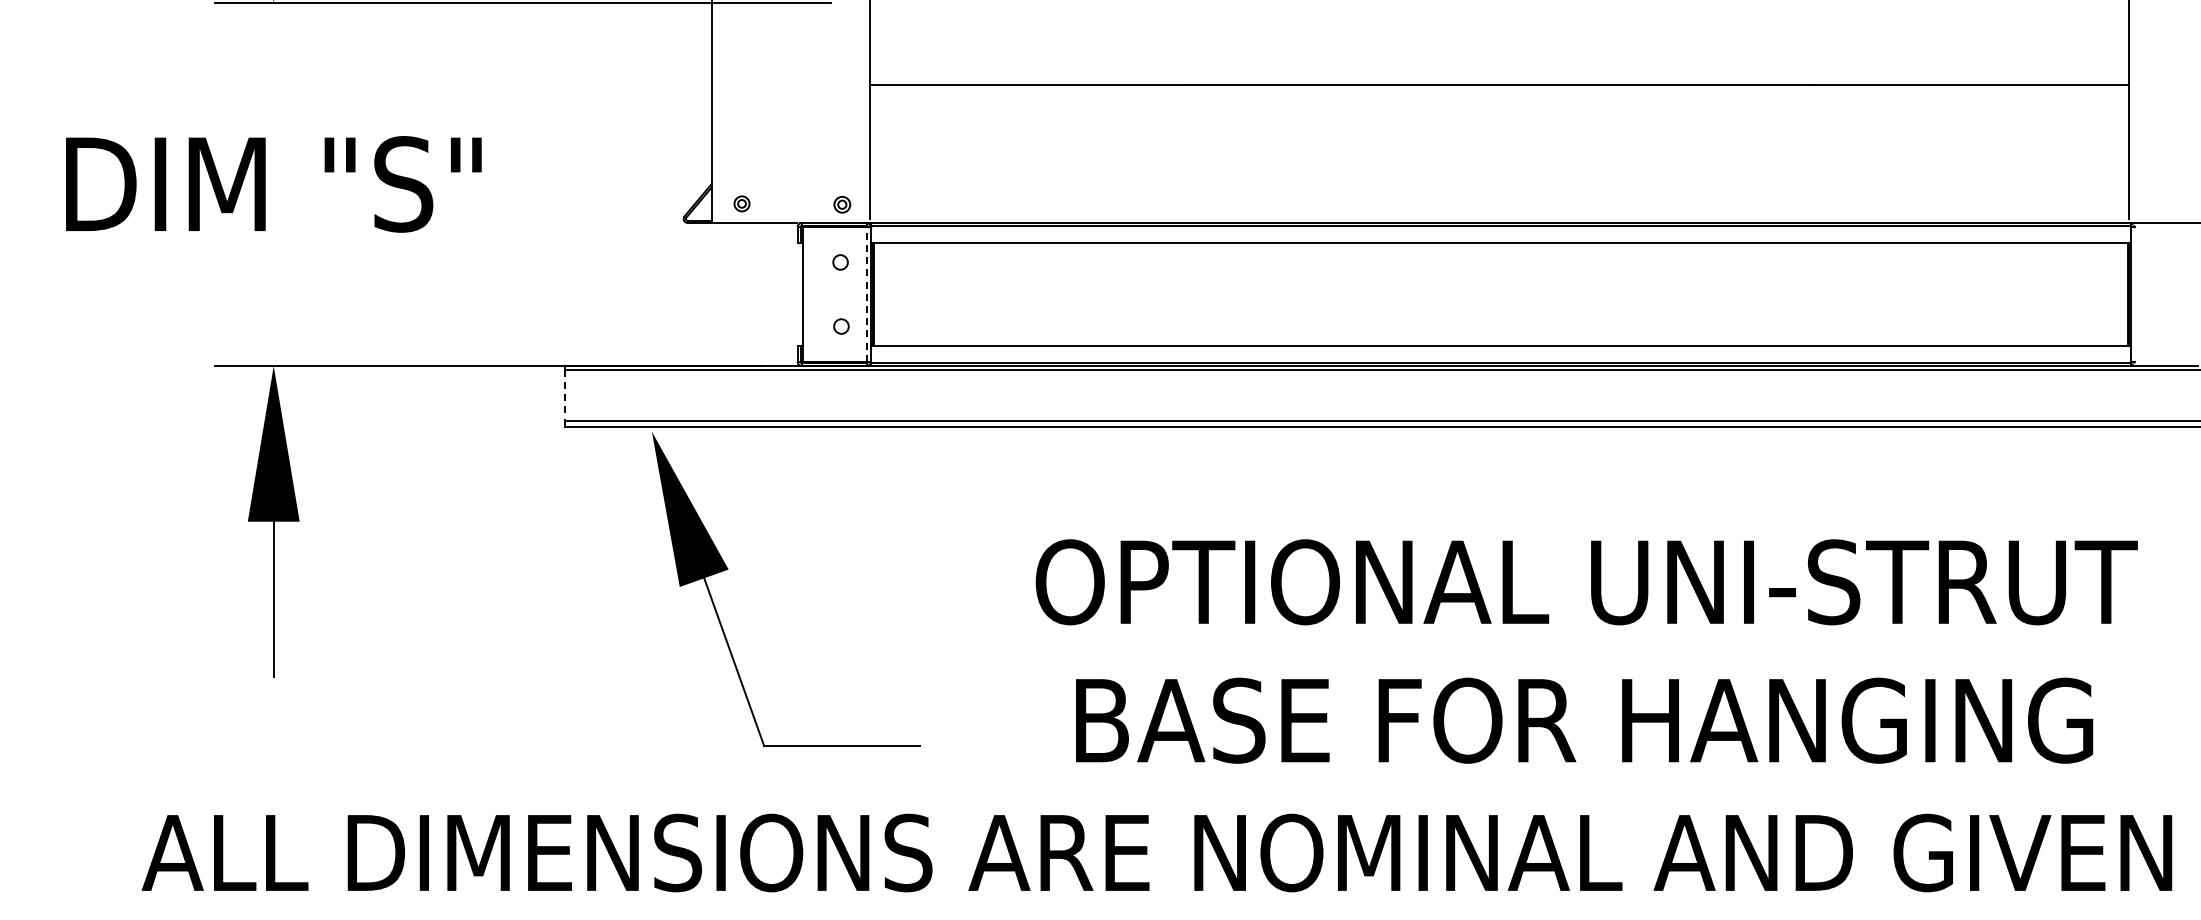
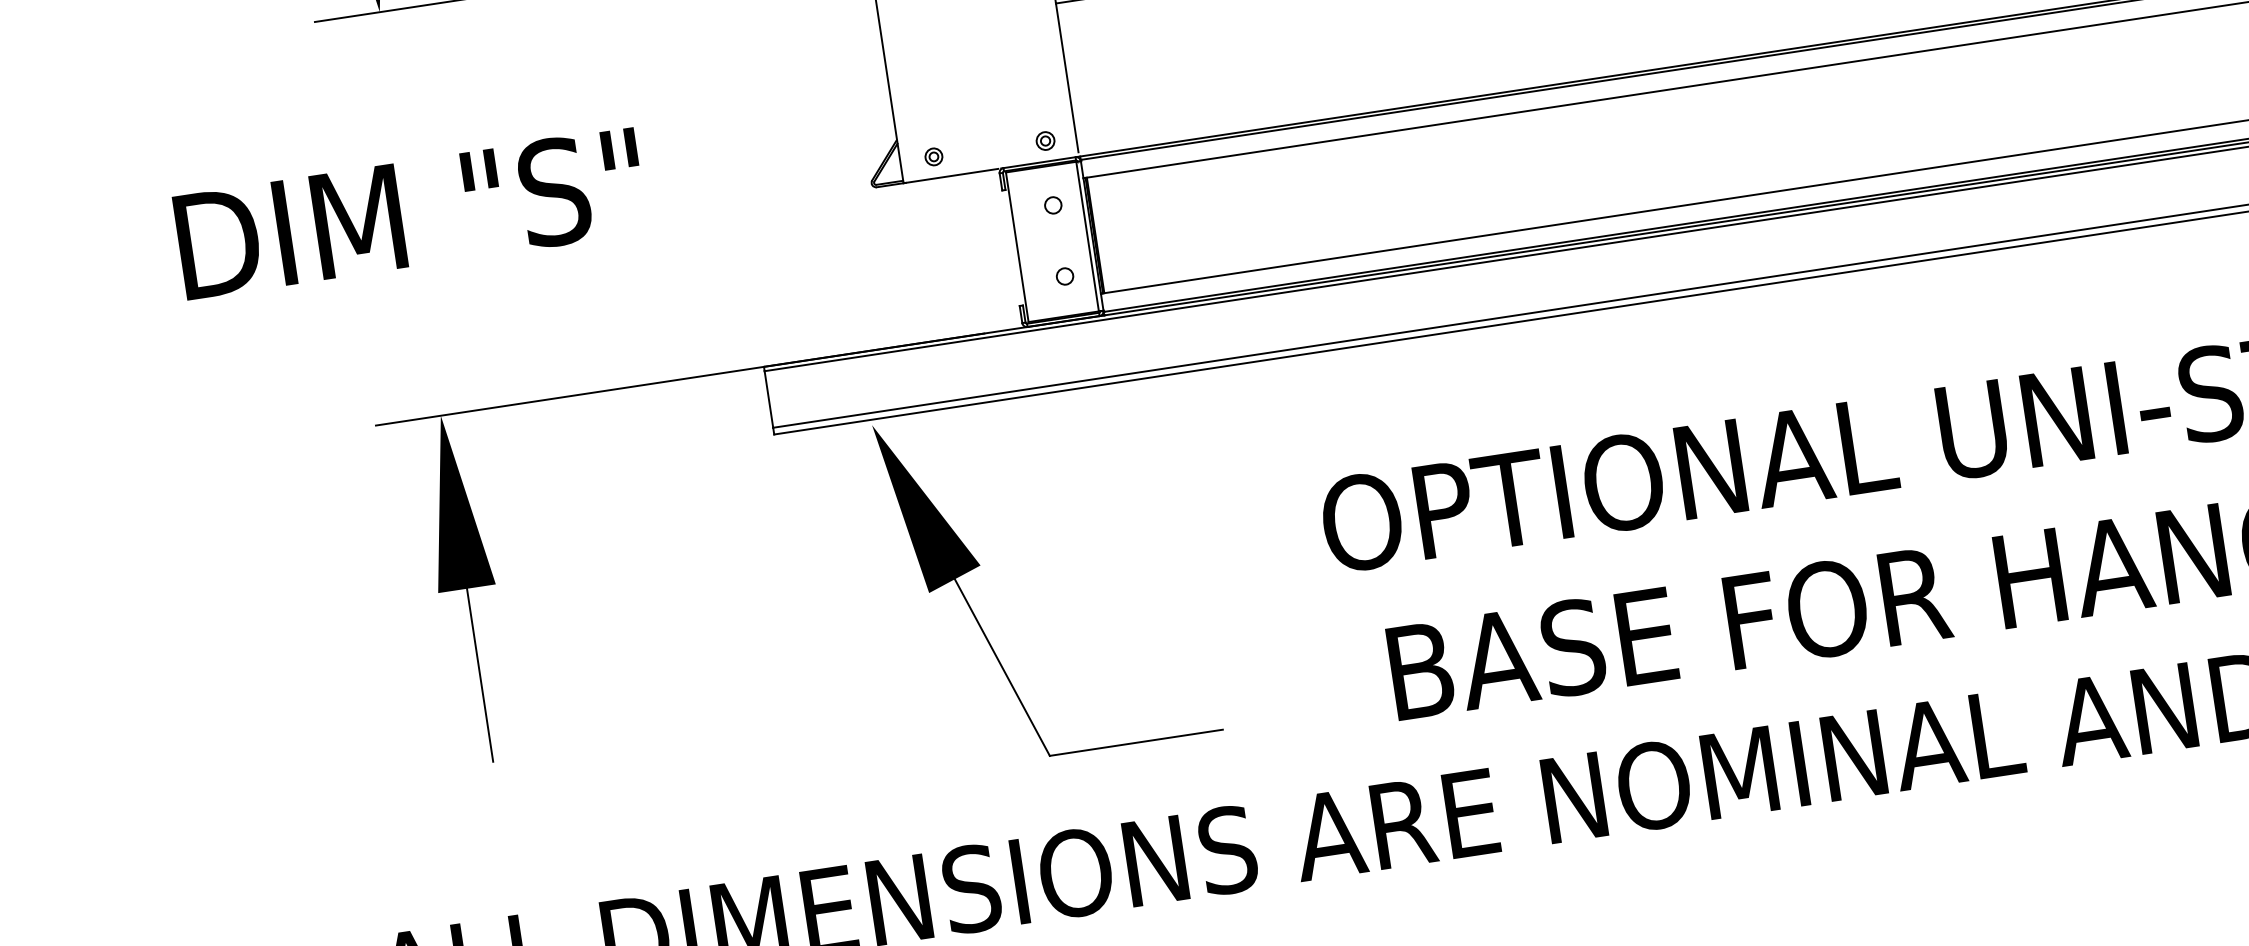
line: (866, 293) -> (1087, 235), dashed -> solid
line: (564, 395) -> (768, 399), dashed -> solid

